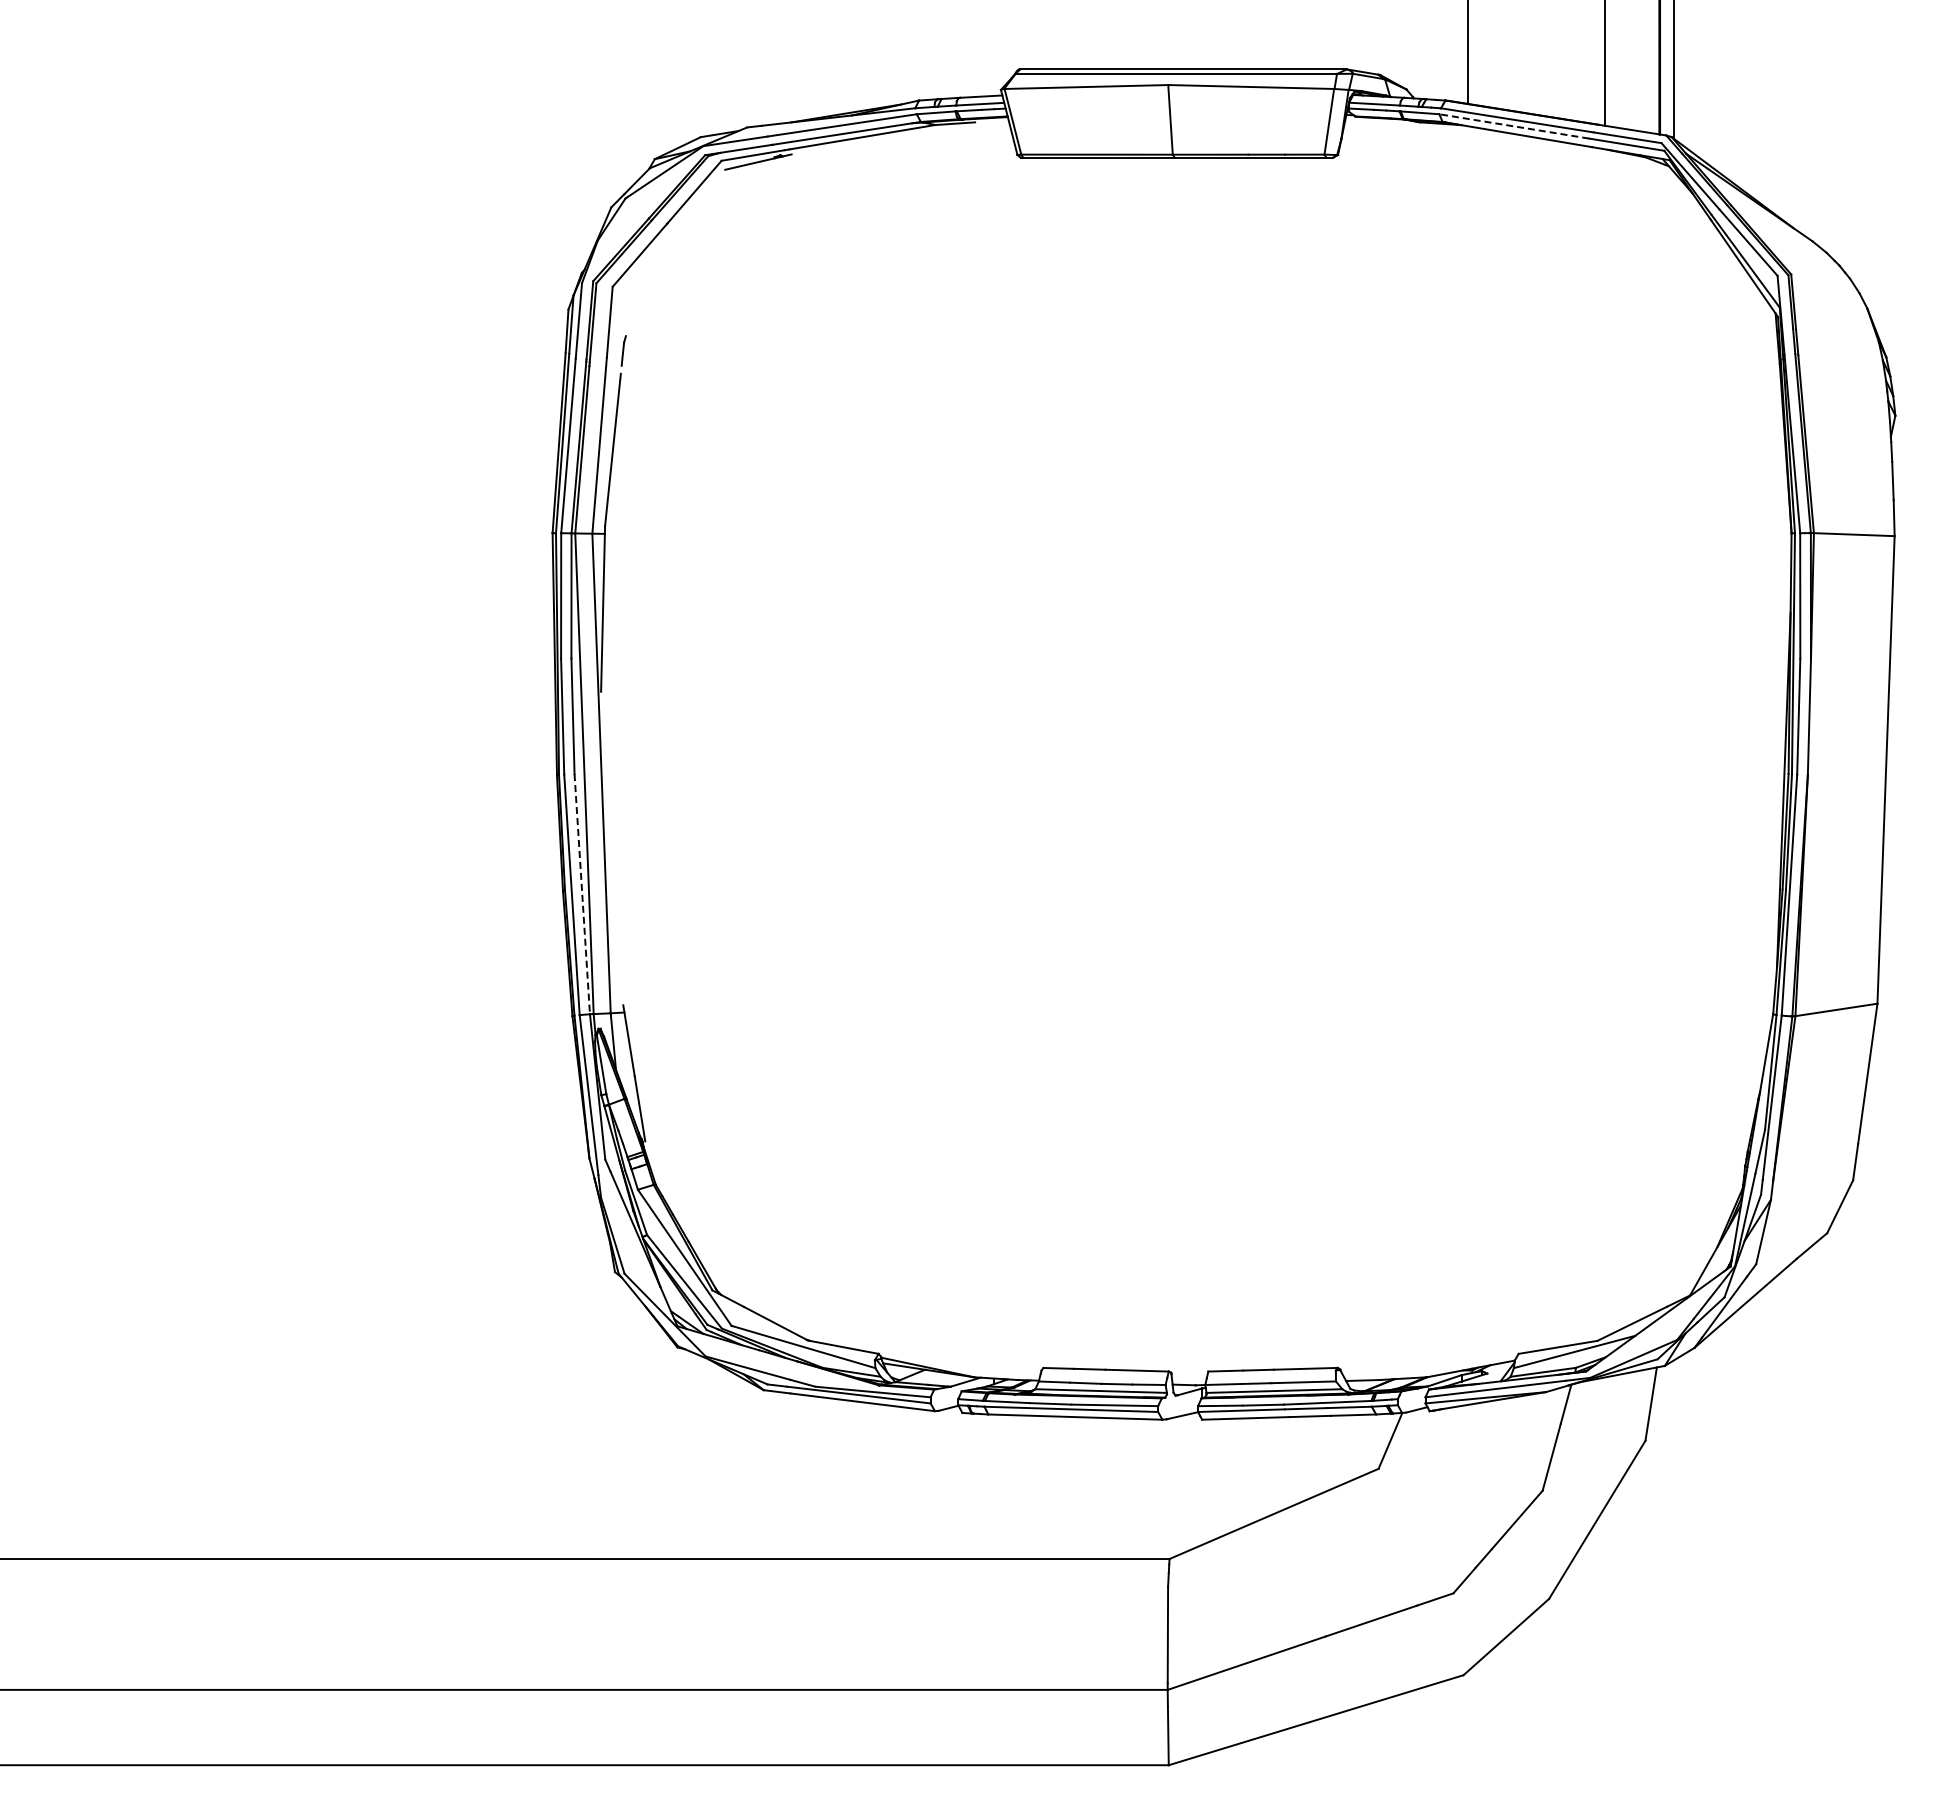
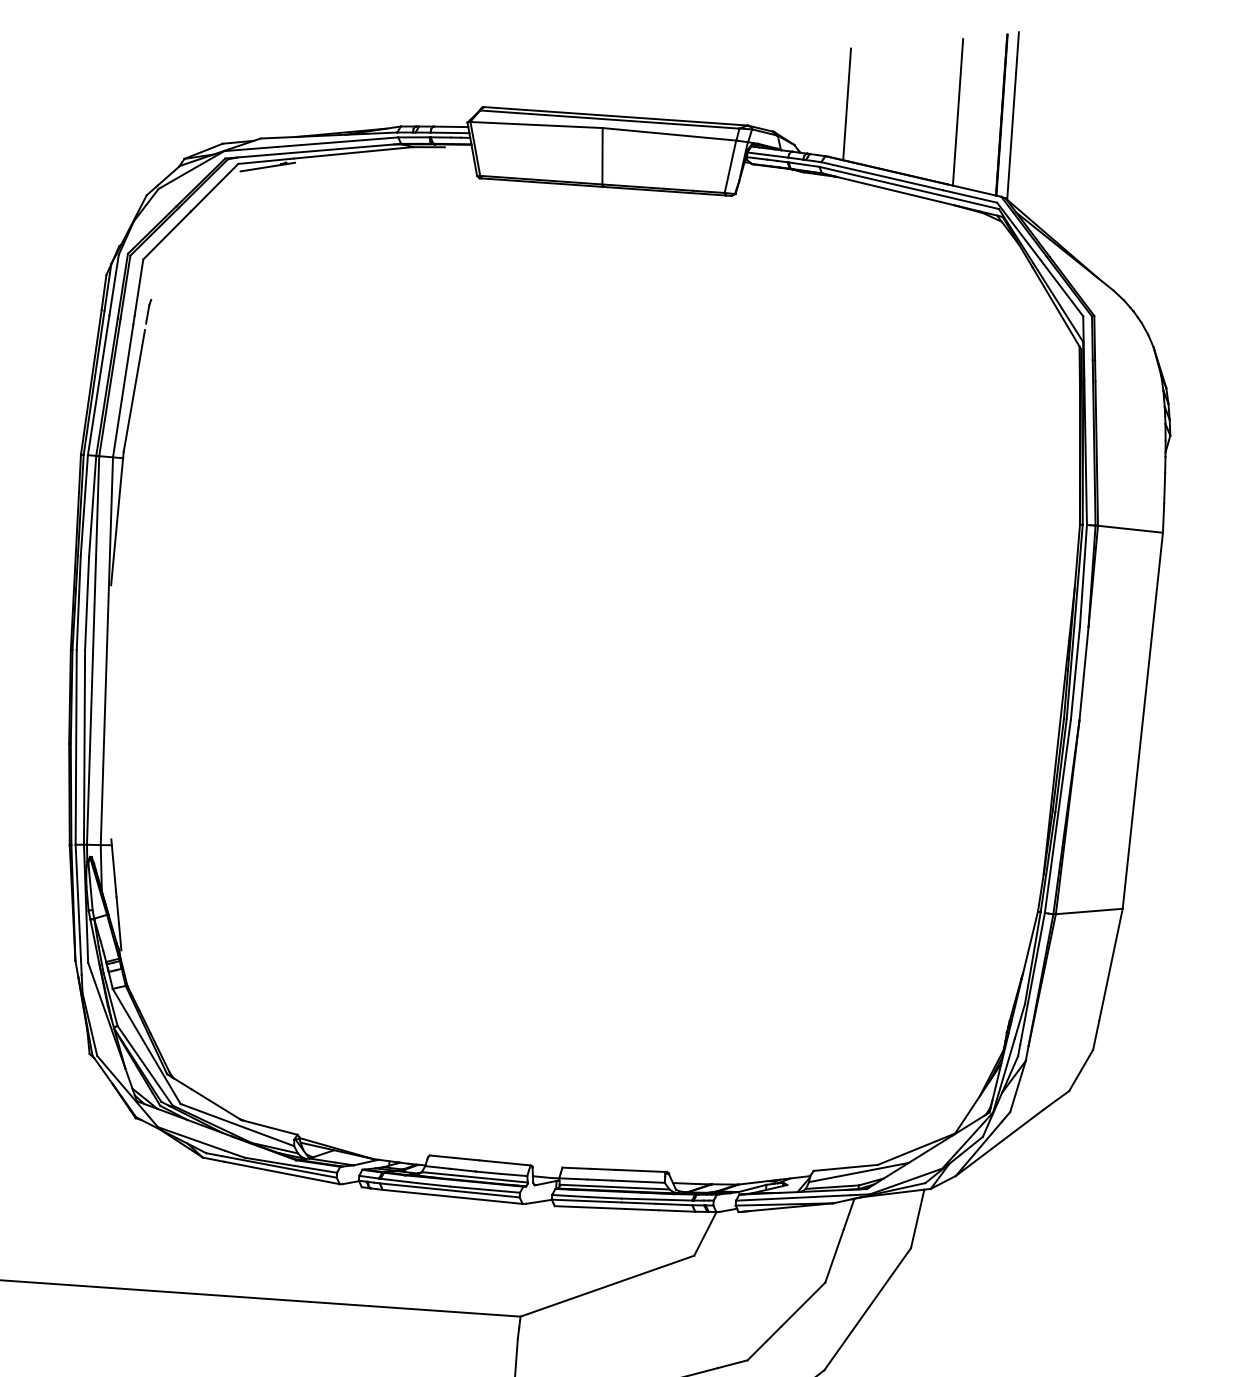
line: (1514, 126) -> (879, 181), dashed -> solid
line: (582, 894) -> (84, 747), dashed -> solid

